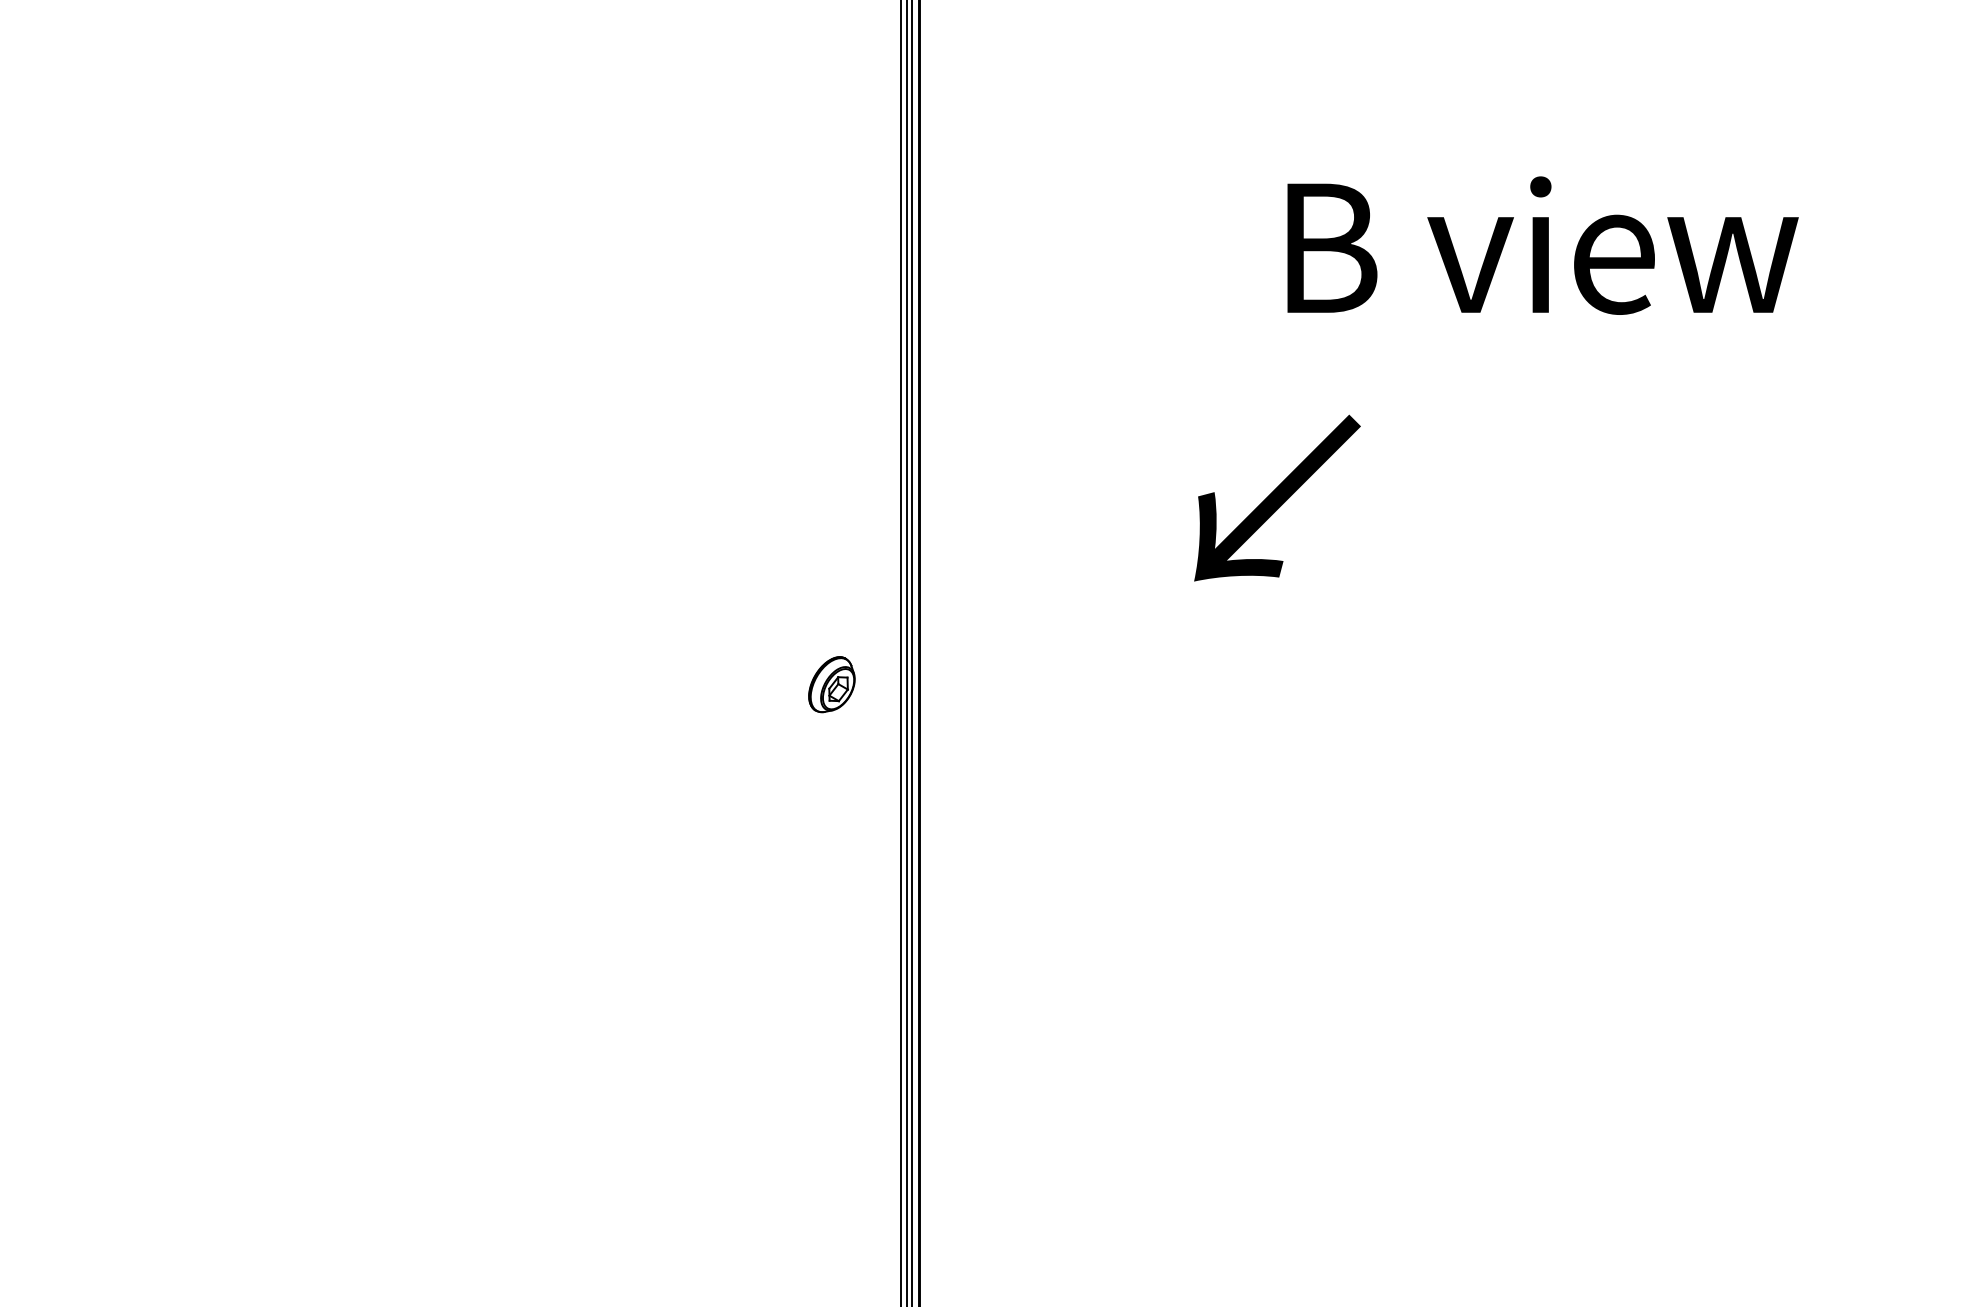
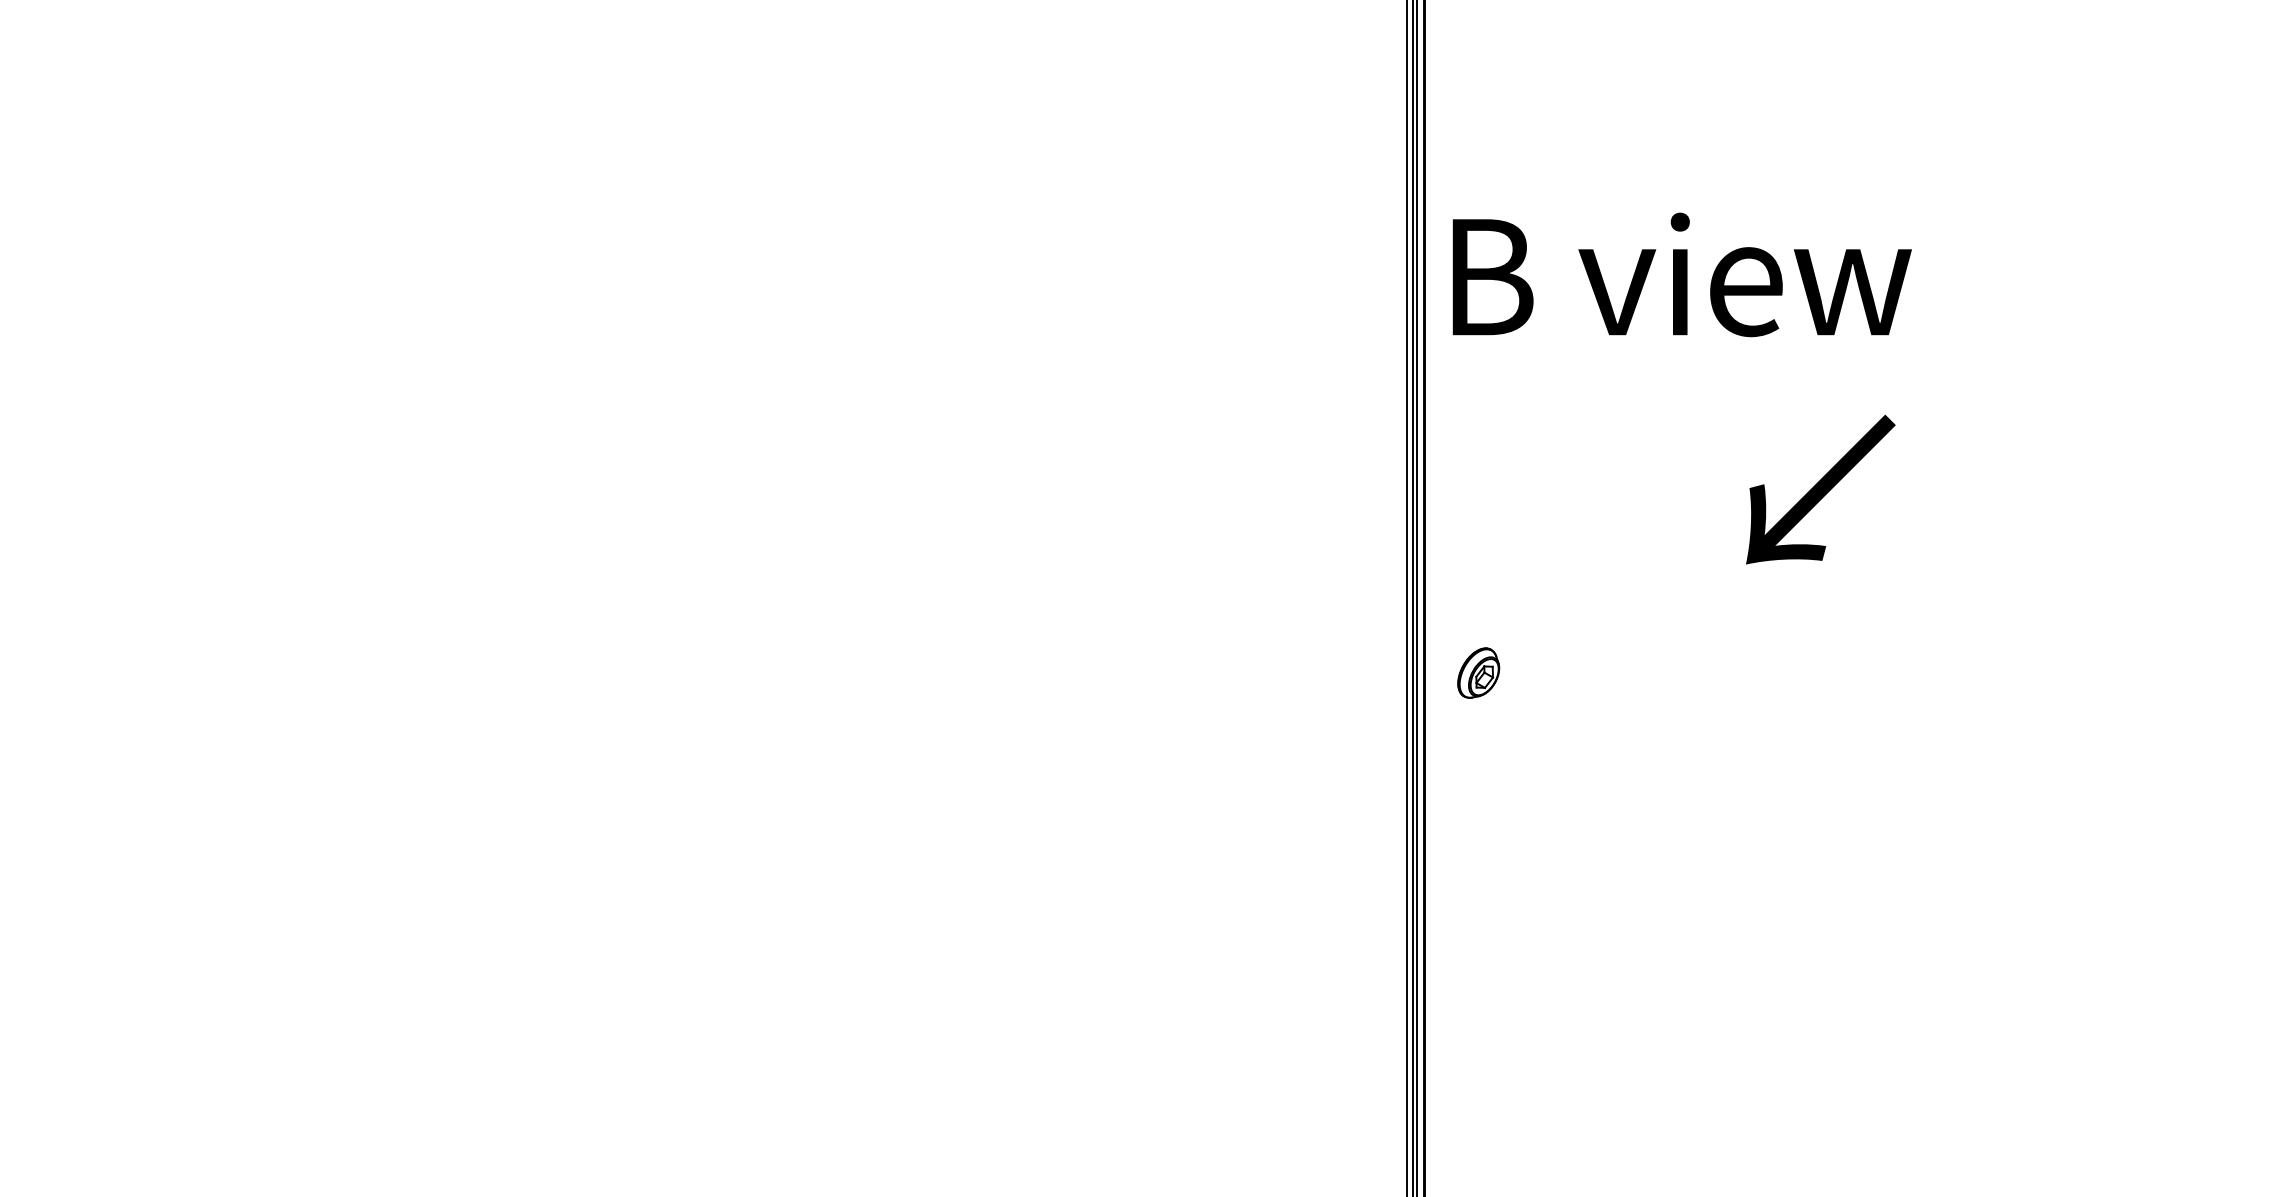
text: (1542, 245) -> (1681, 274), moved
text: (1277, 498) -> (1820, 489), moved
part: (831, 683) -> (1478, 672), moved

